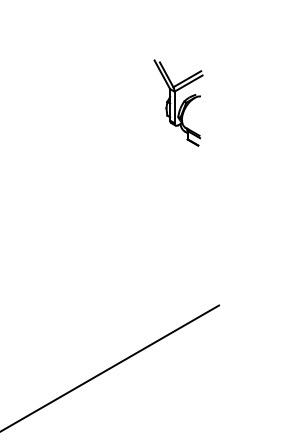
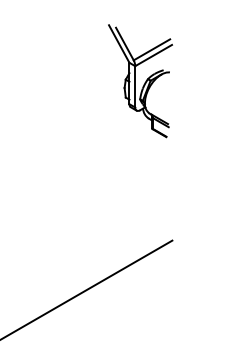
part: (178, 103) -> (140, 81), size x1.67

